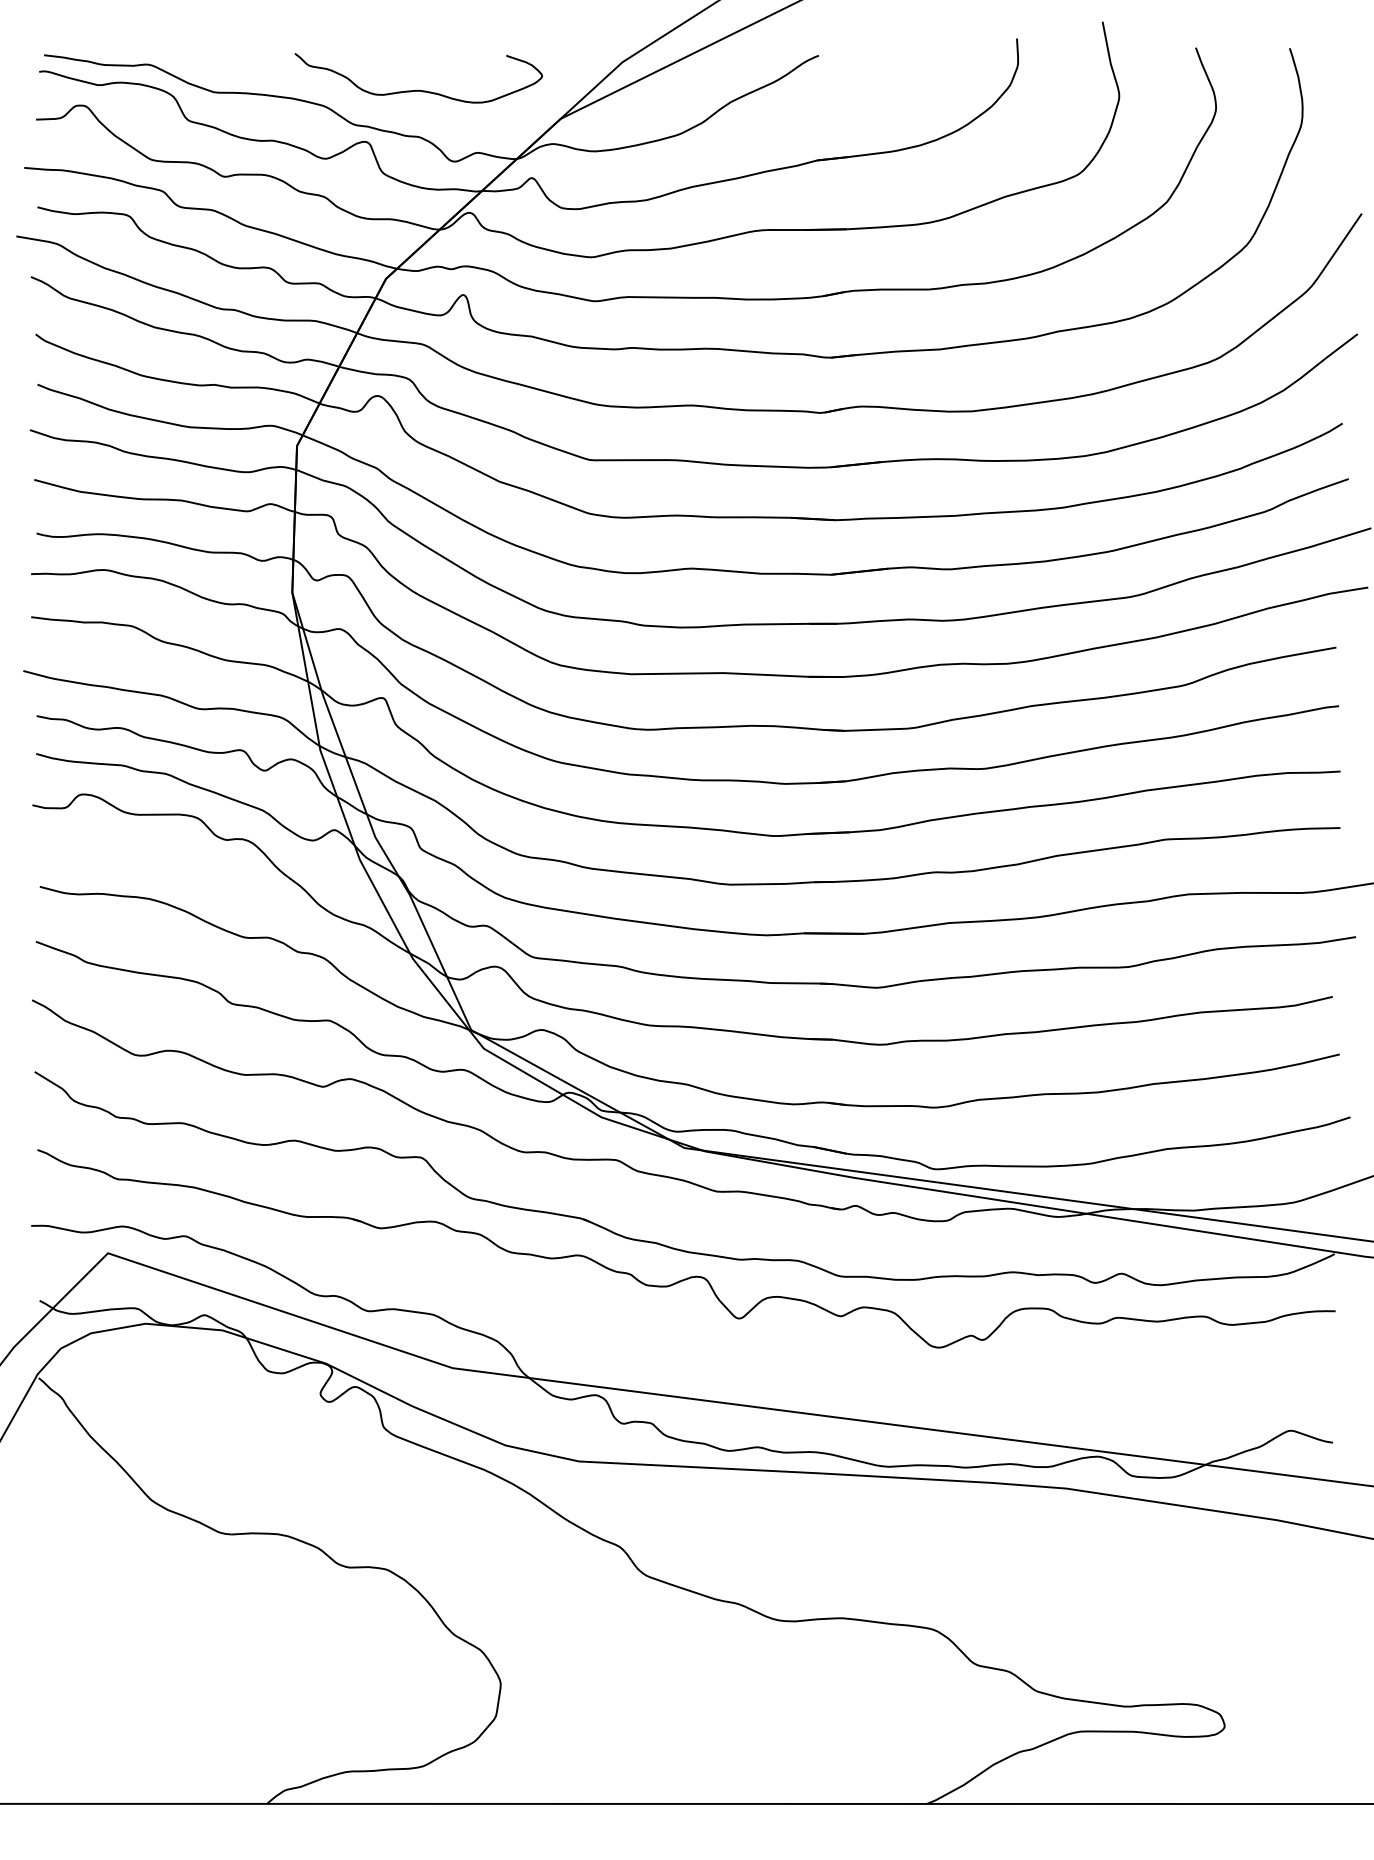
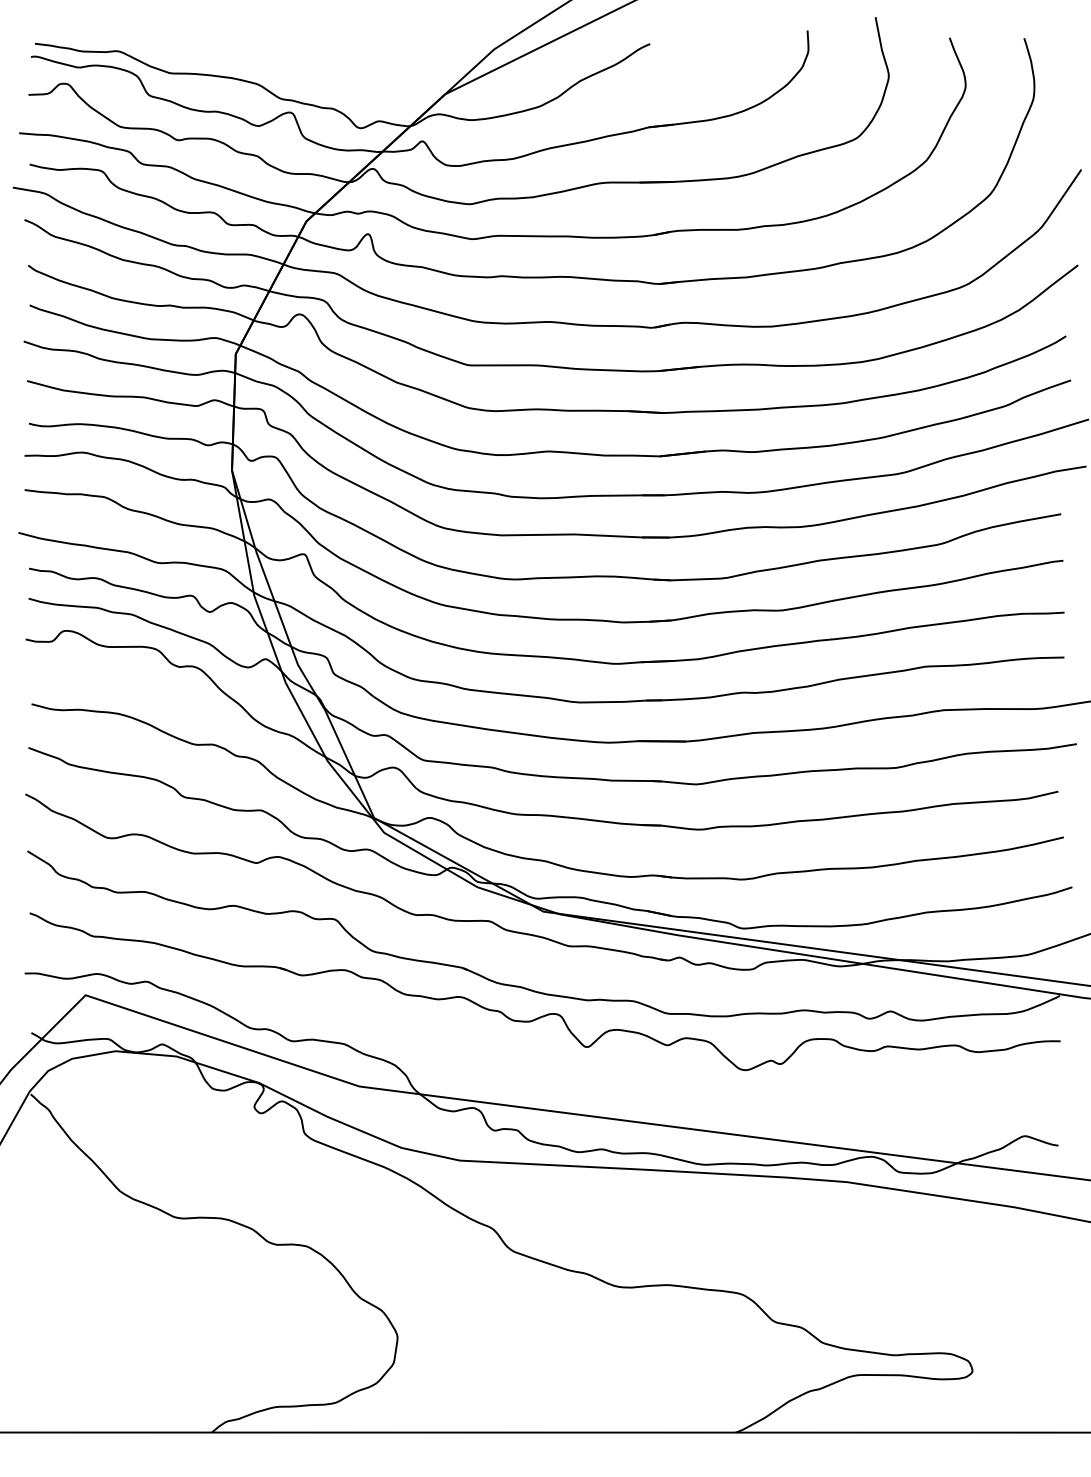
curve: (418, 89) -> (332, 70), removed

